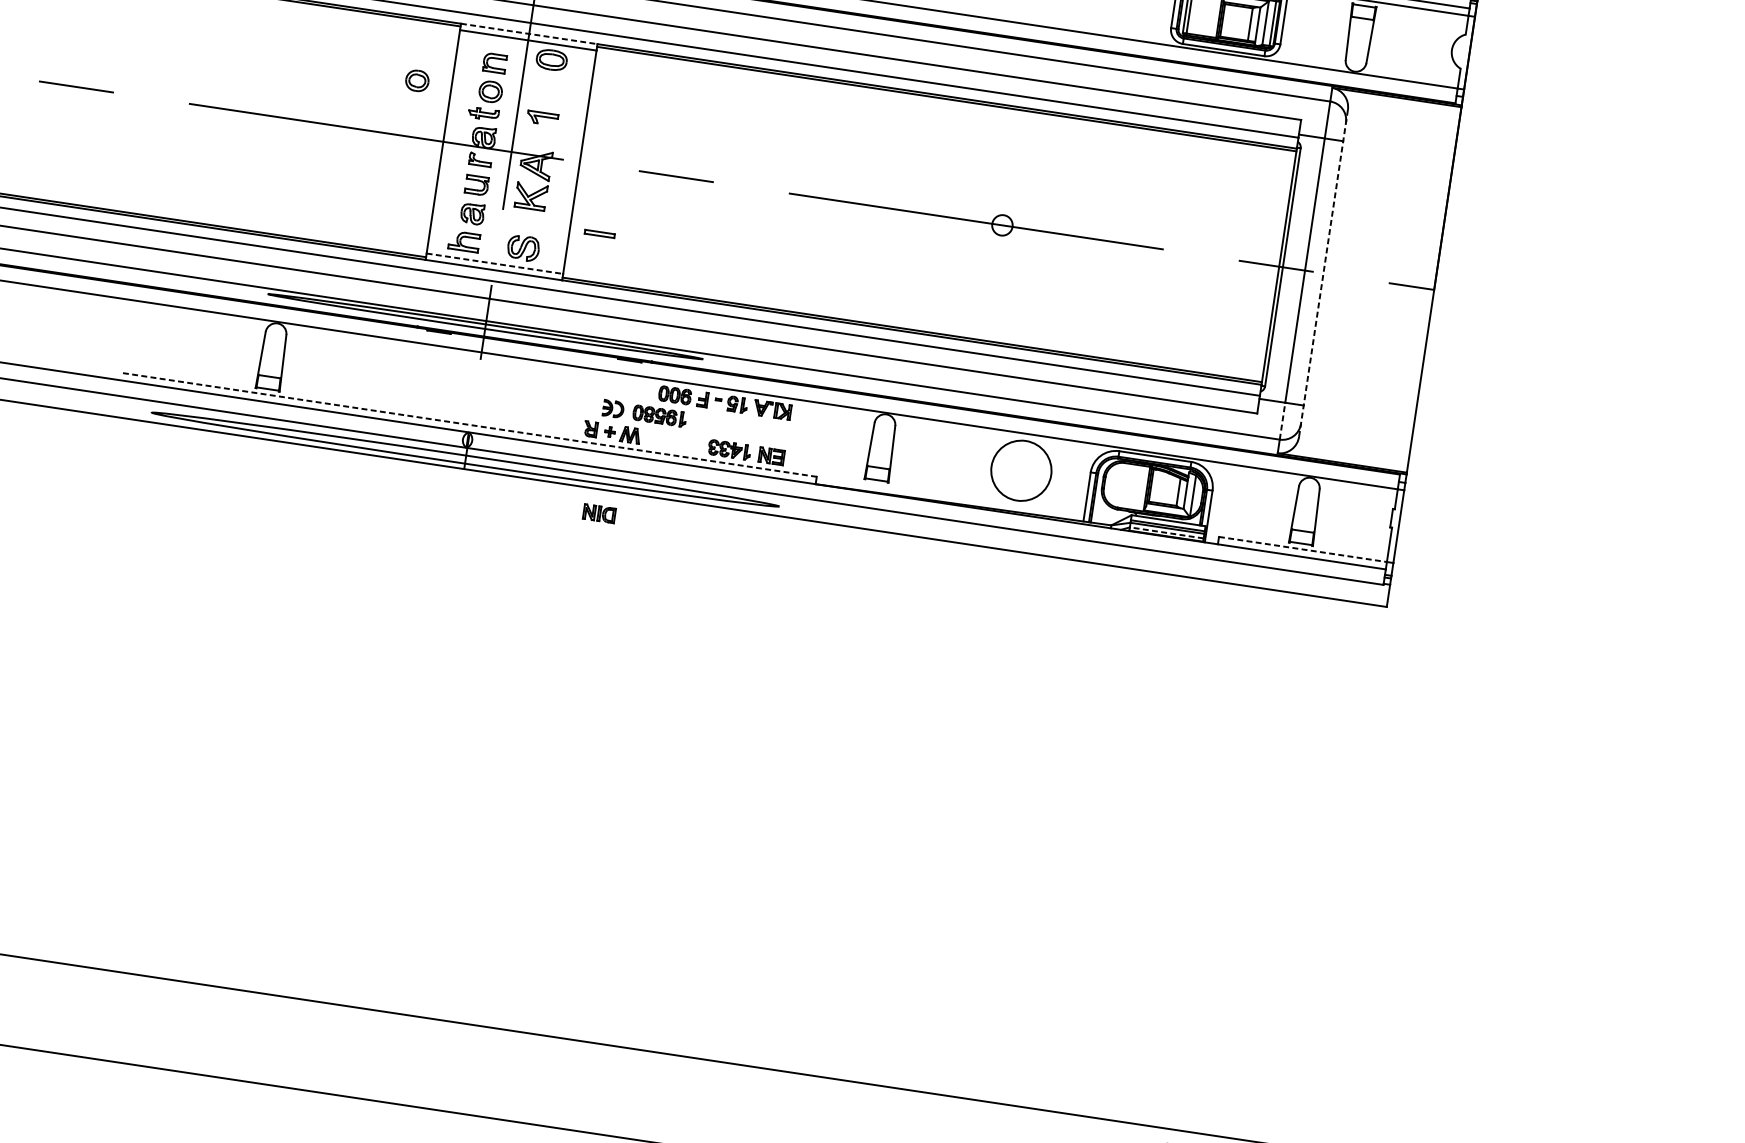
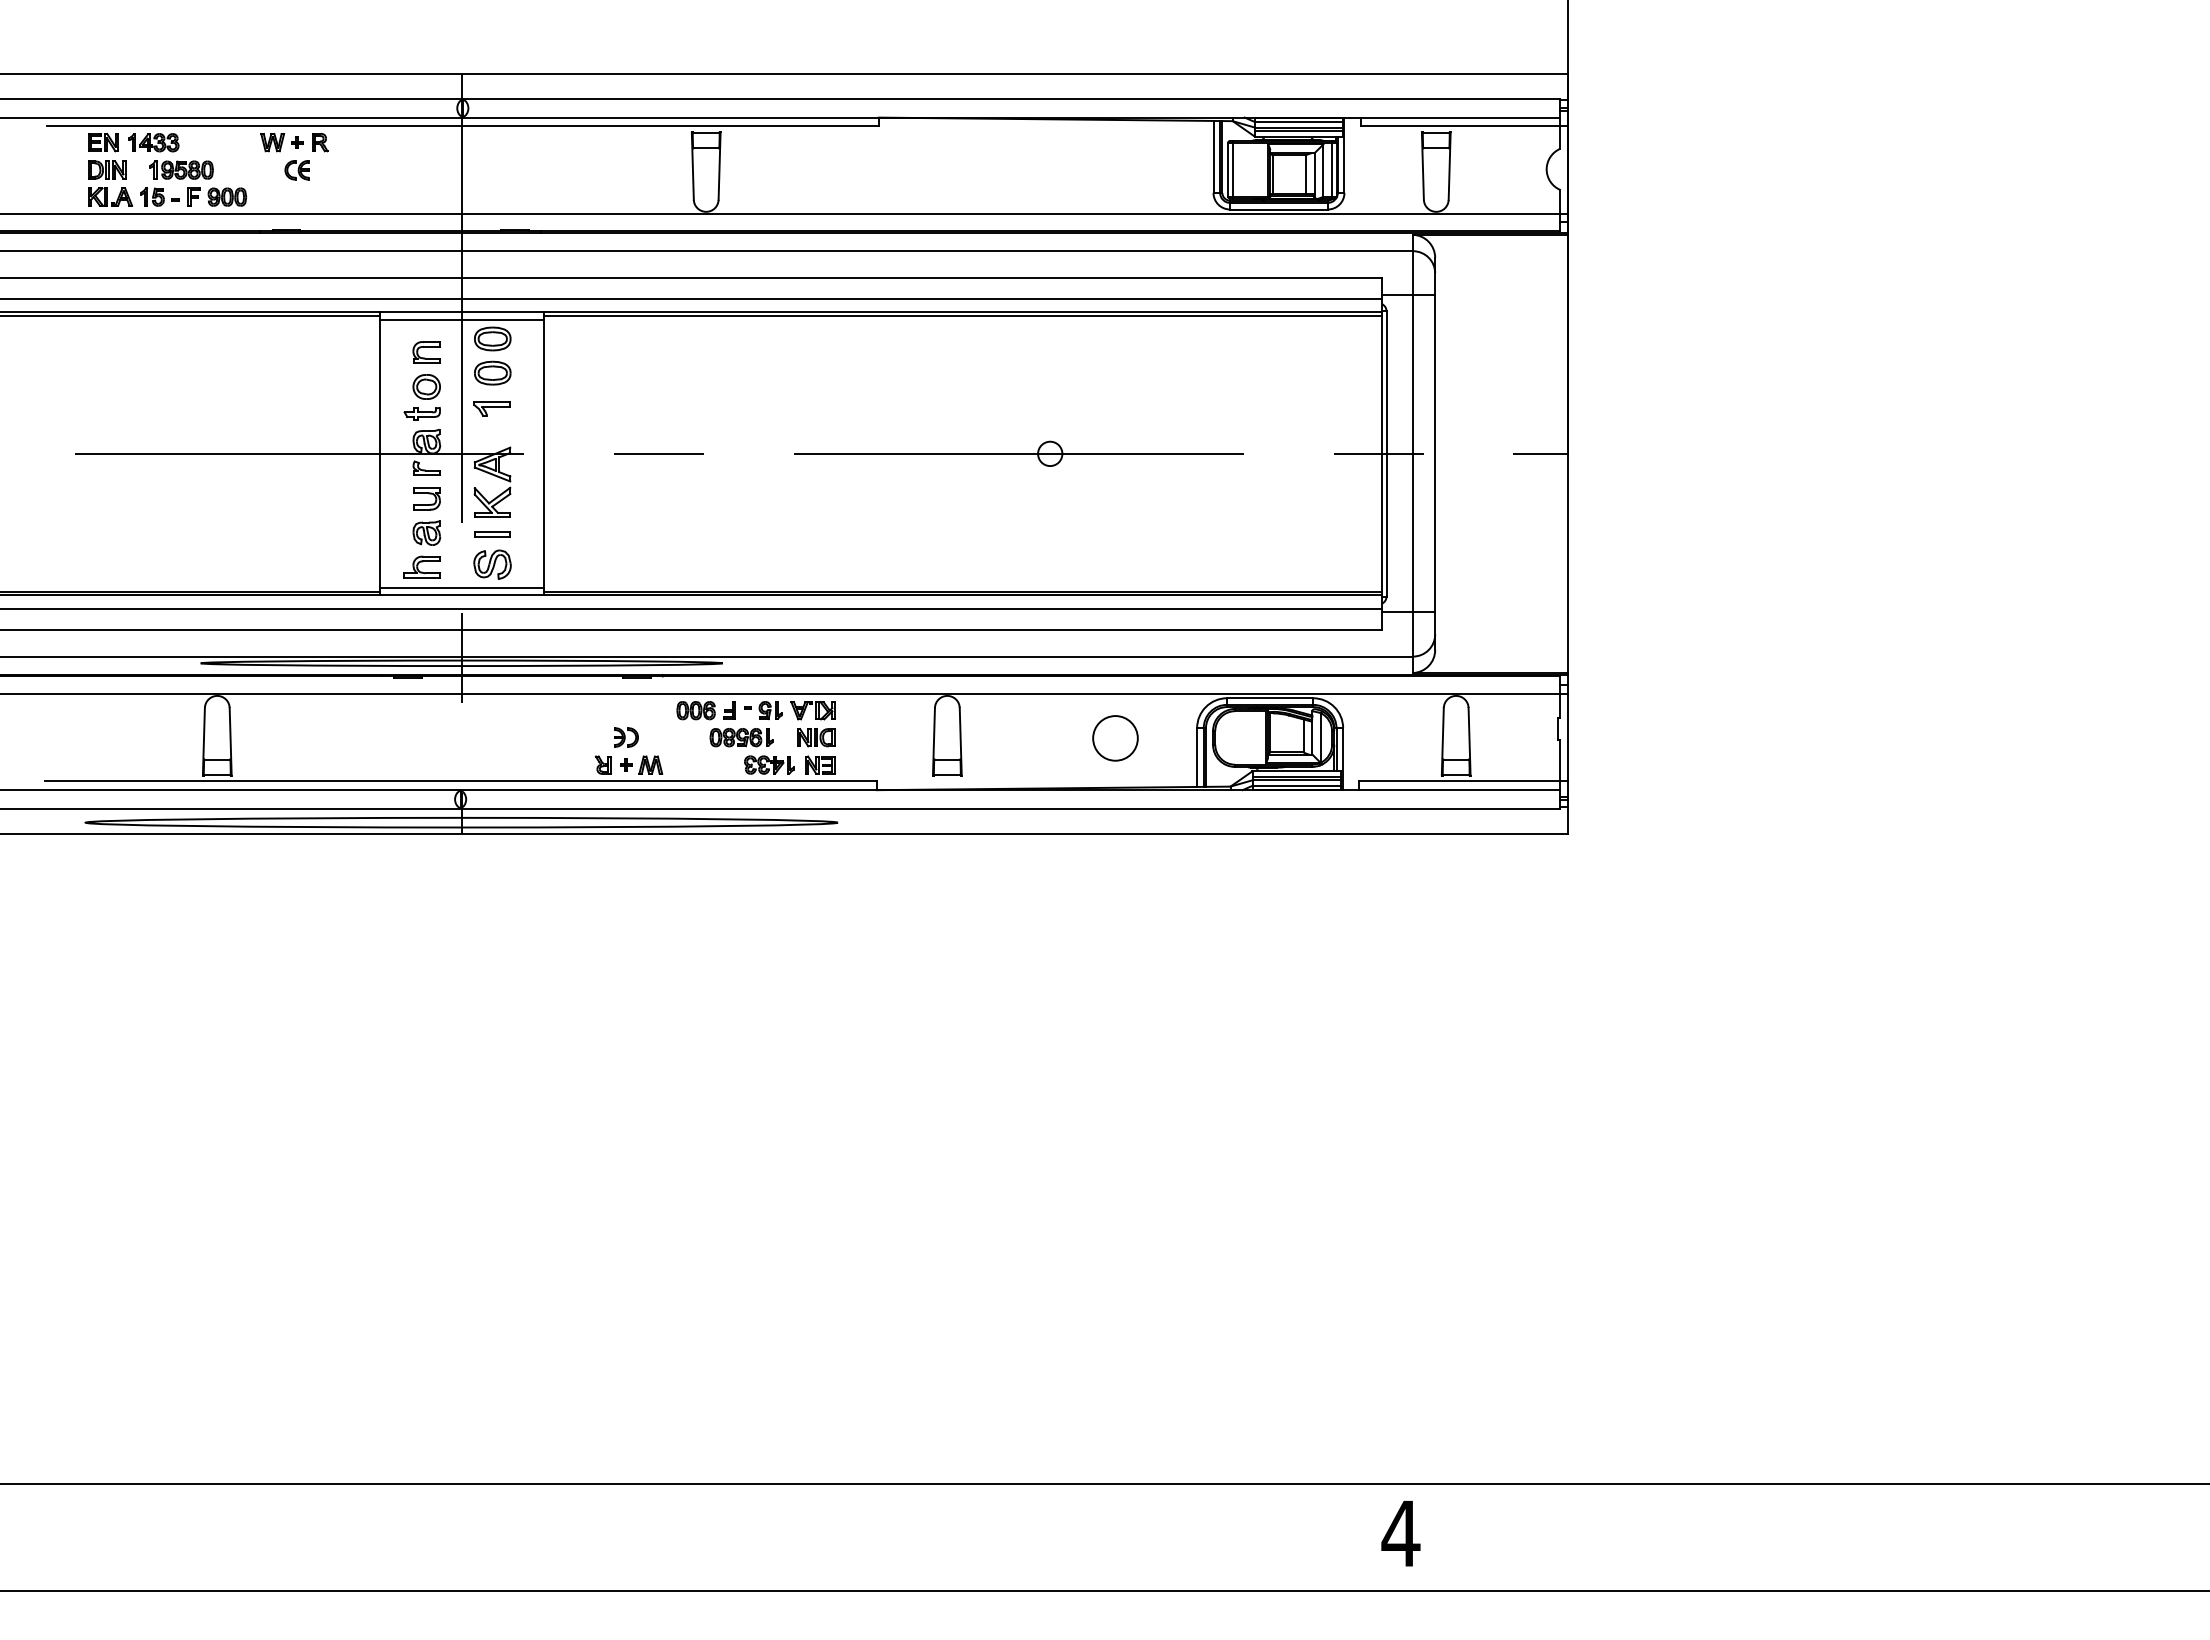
line: (529, 34) -> (461, 312), dashed -> solid
part: (417, 80) -> (338, 386), removed
part: (547, 87) -> (492, 372), added
part: (599, 233) -> (492, 534), moved
line: (494, 263) -> (461, 587), dashed -> solid
line: (1323, 273) -> (1435, 453), dashed -> solid
part: (659, 415) -> (741, 737), moved
line: (1283, 420) -> (1413, 633), dashed -> solid
line: (469, 425) -> (460, 781), dashed -> solid
circle: (1021, 470) -> (1115, 738), size x0.62
part: (599, 513) -> (816, 737), moved
line: (1166, 532) -> (1296, 785), dashed -> solid
line: (1302, 549) -> (1459, 781), dashed -> solid

